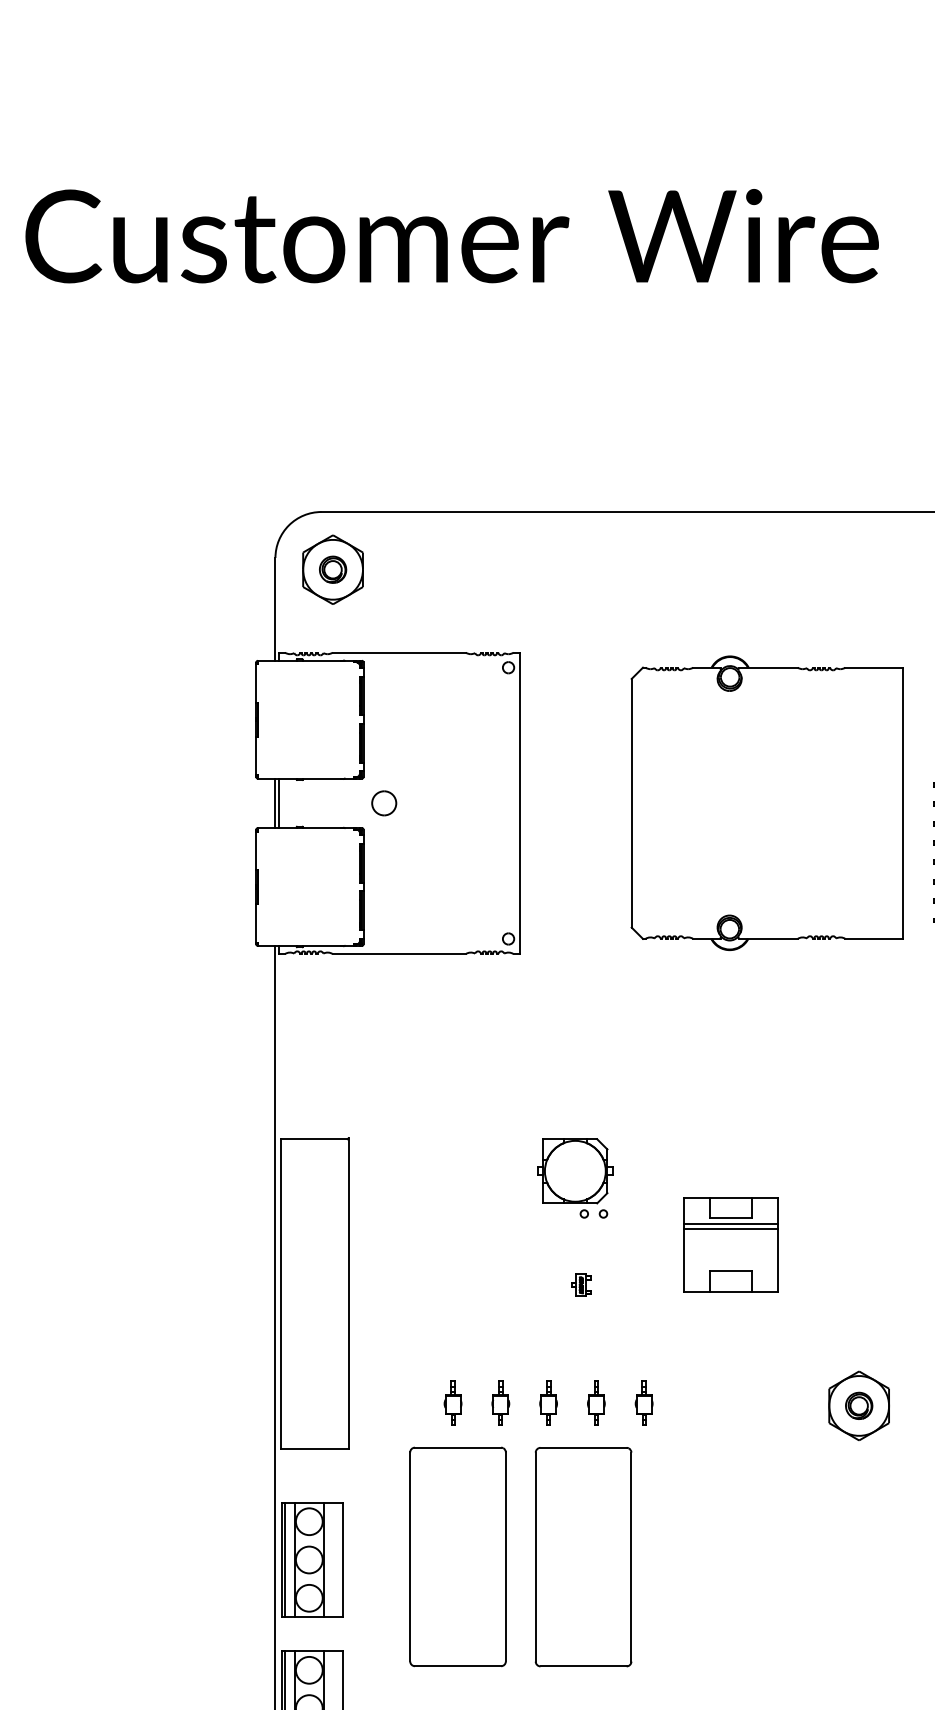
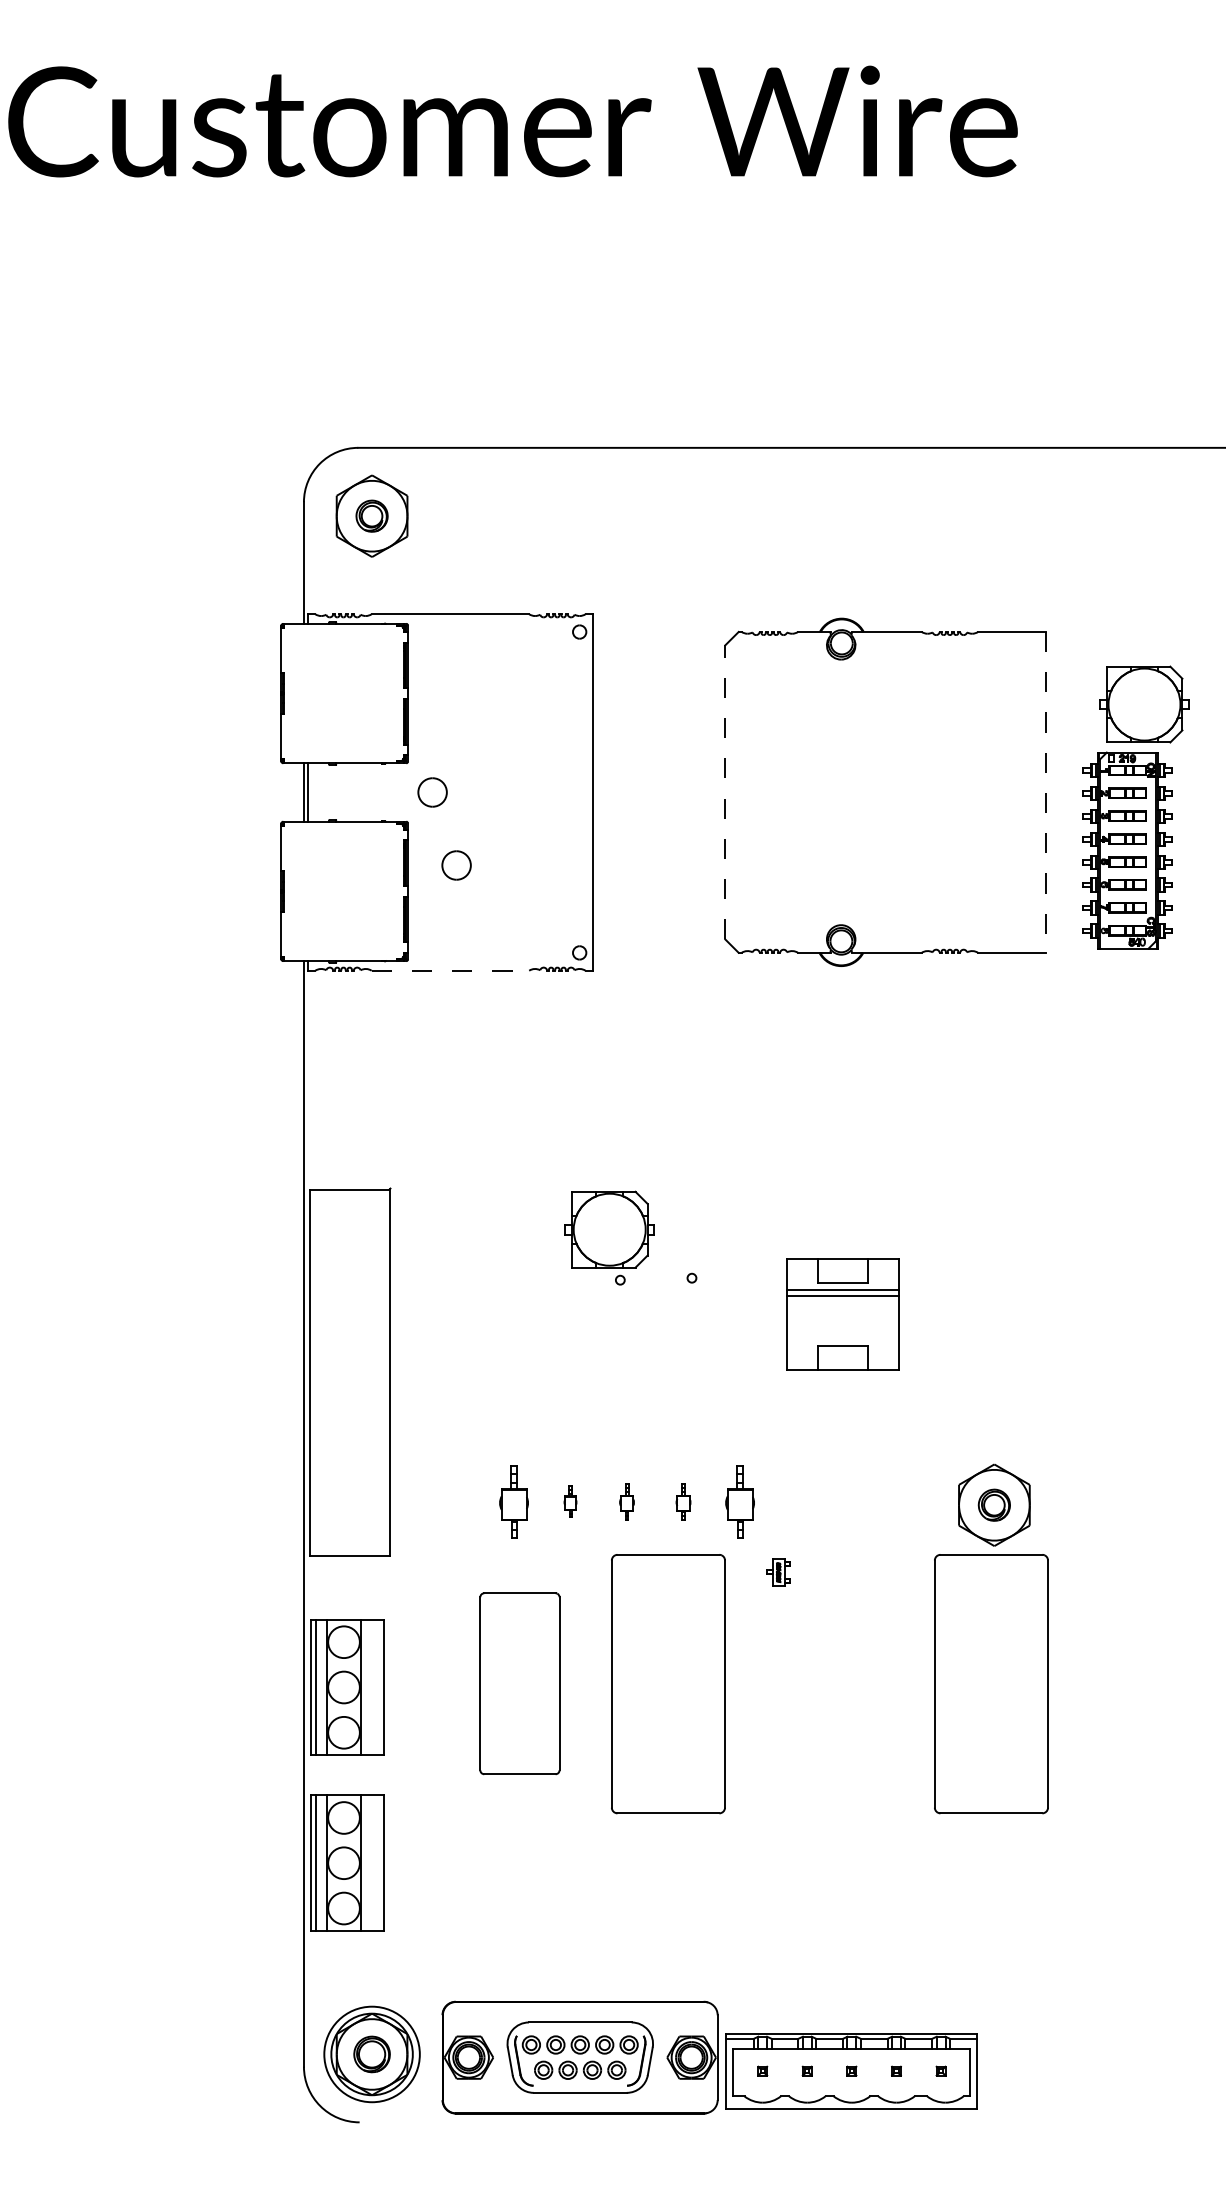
line: (631, 802) -> (725, 791), solid -> dashed
line: (903, 803) -> (1046, 792), solid -> dashed
part: (404, 865) -> (456, 865), added
line: (399, 953) -> (450, 970), solid -> dashed
part: (575, 1177) -> (609, 1237), moved
part: (581, 1285) -> (778, 1572), moved
part: (452, 1402) -> (513, 1501), size x1.4
part: (500, 1402) -> (570, 1501), size x0.6
part: (548, 1402) -> (626, 1501), size x0.7
part: (596, 1402) -> (683, 1501), size x0.7
part: (643, 1402) -> (739, 1501), size x1.4
part: (457, 1556) -> (519, 1683), size x0.7
part: (856, 1557) -> (991, 1684), added

